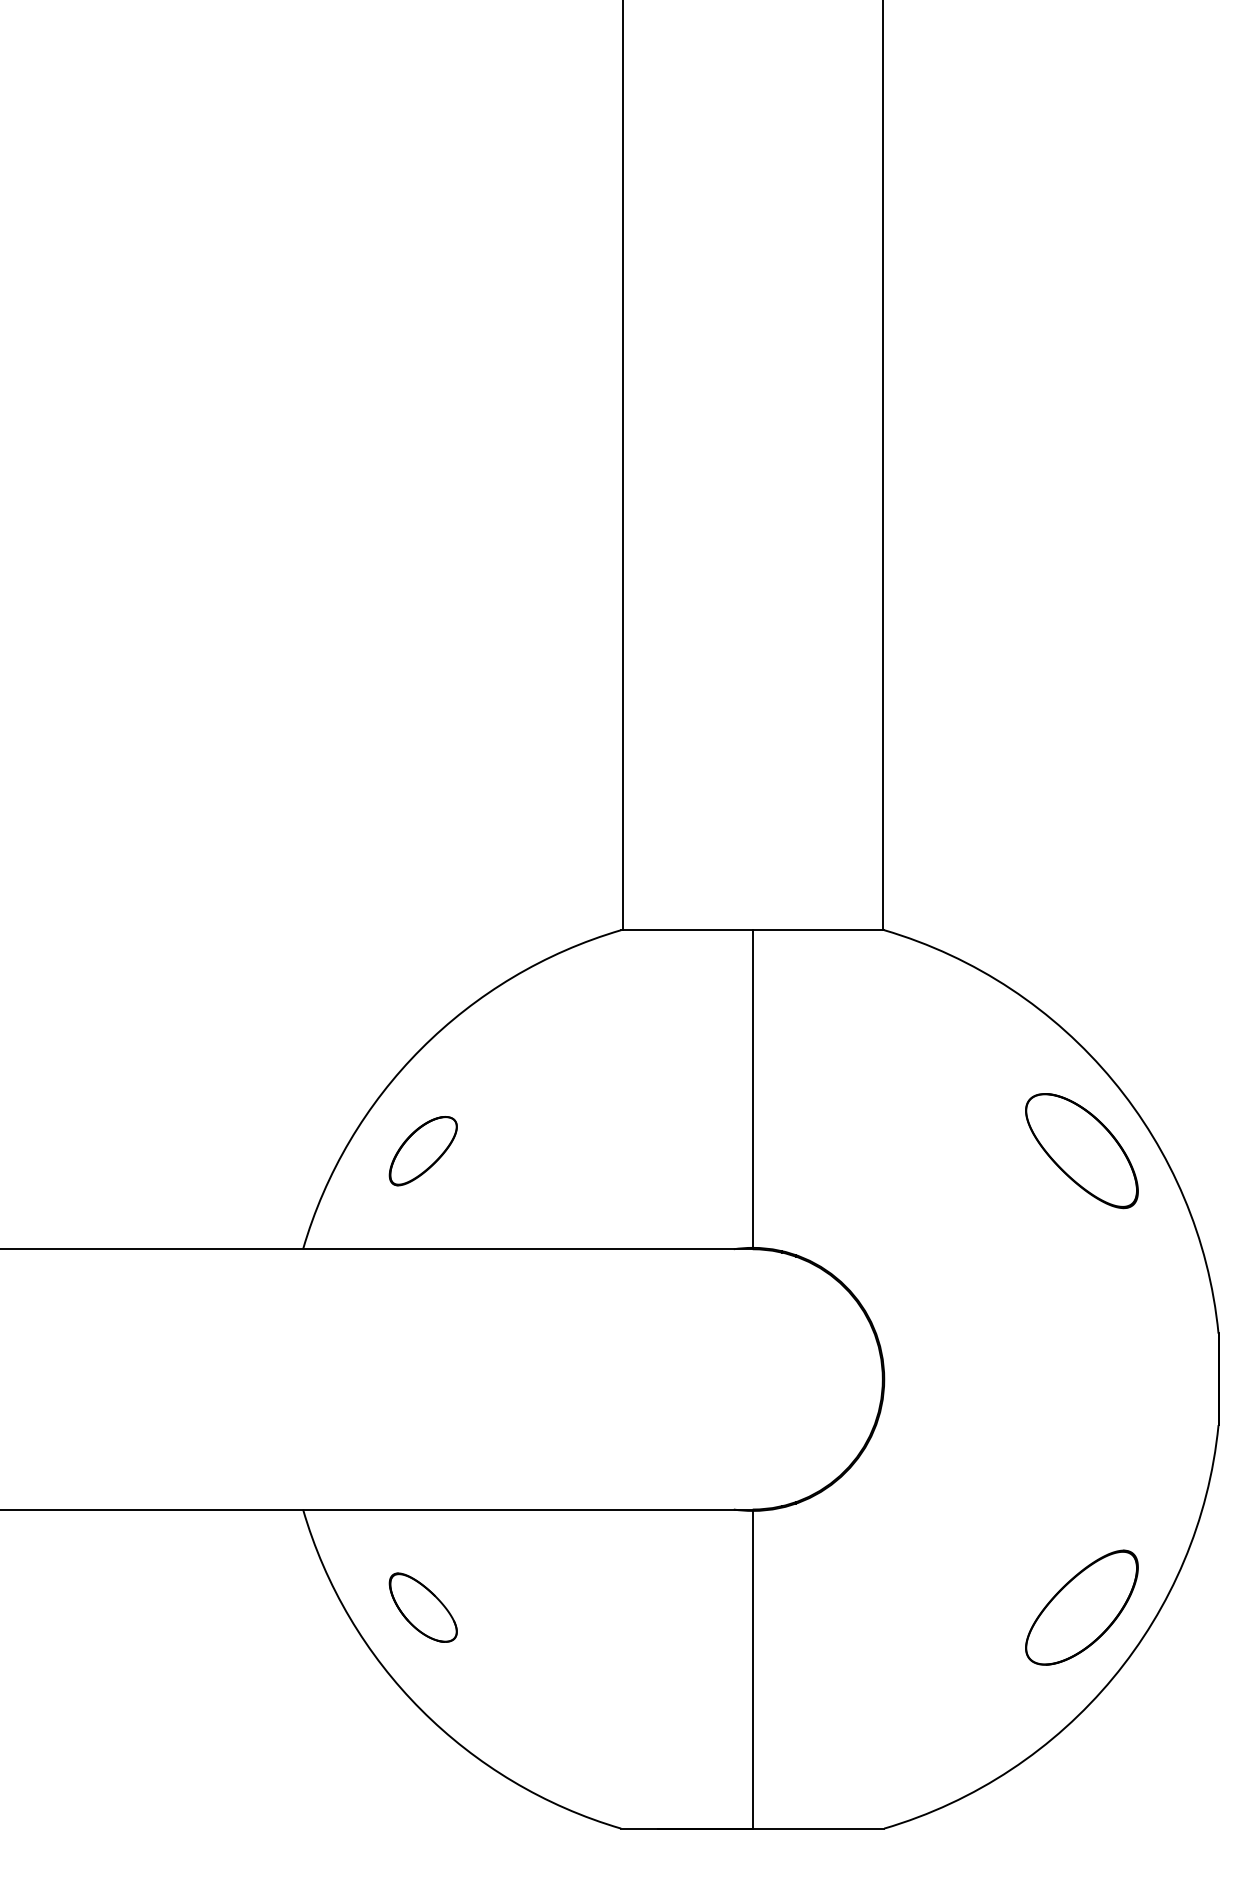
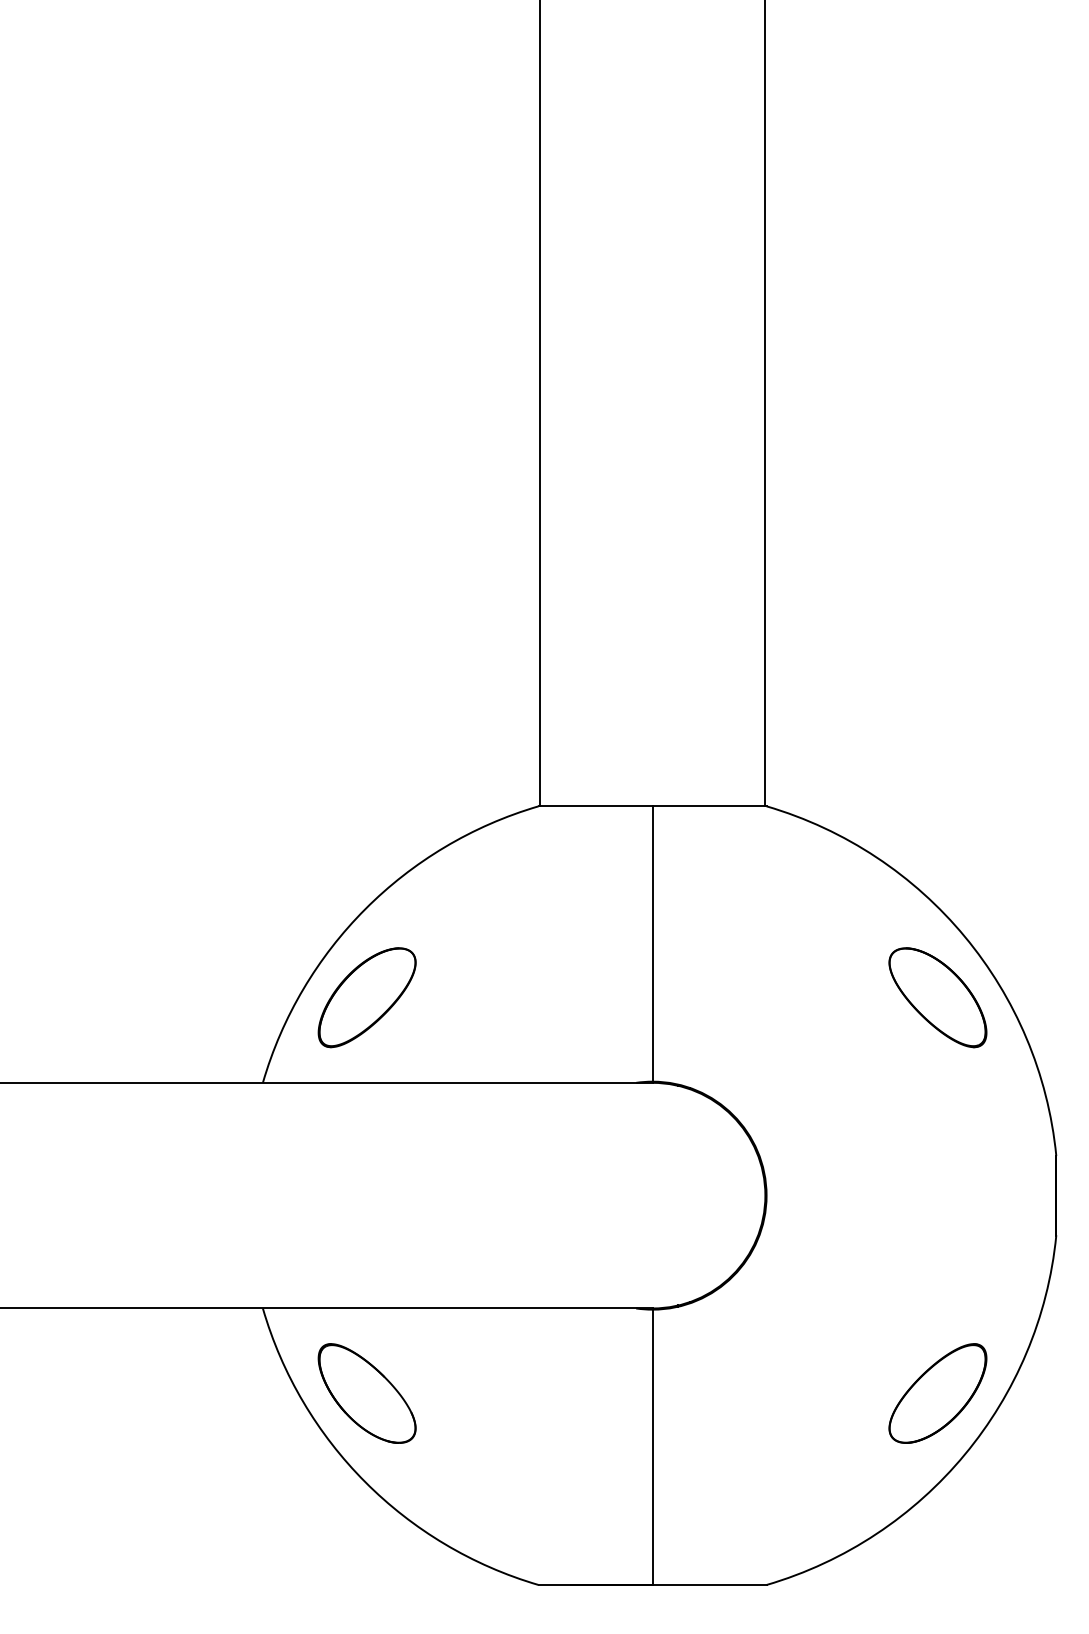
part: (422, 1150) -> (366, 997), size x1.67
part: (422, 1607) -> (366, 1393), size x1.67

